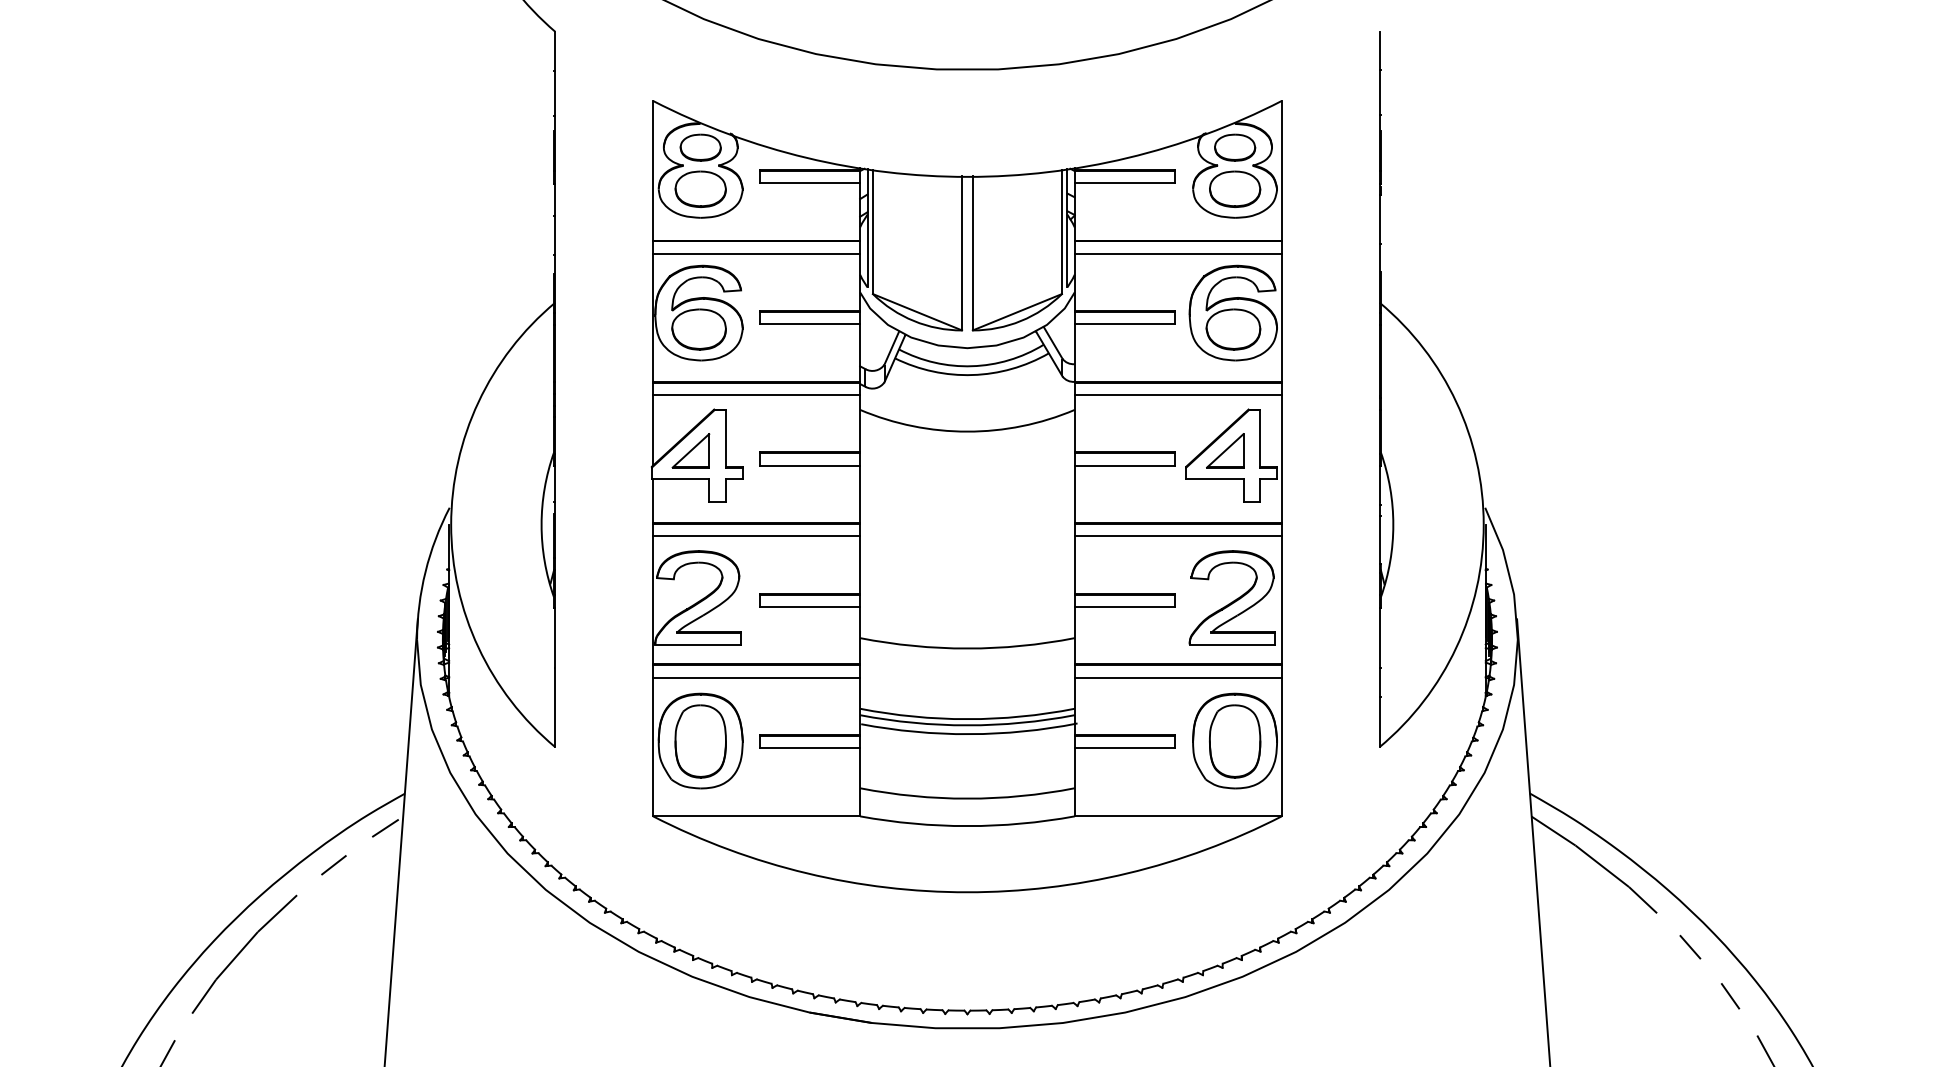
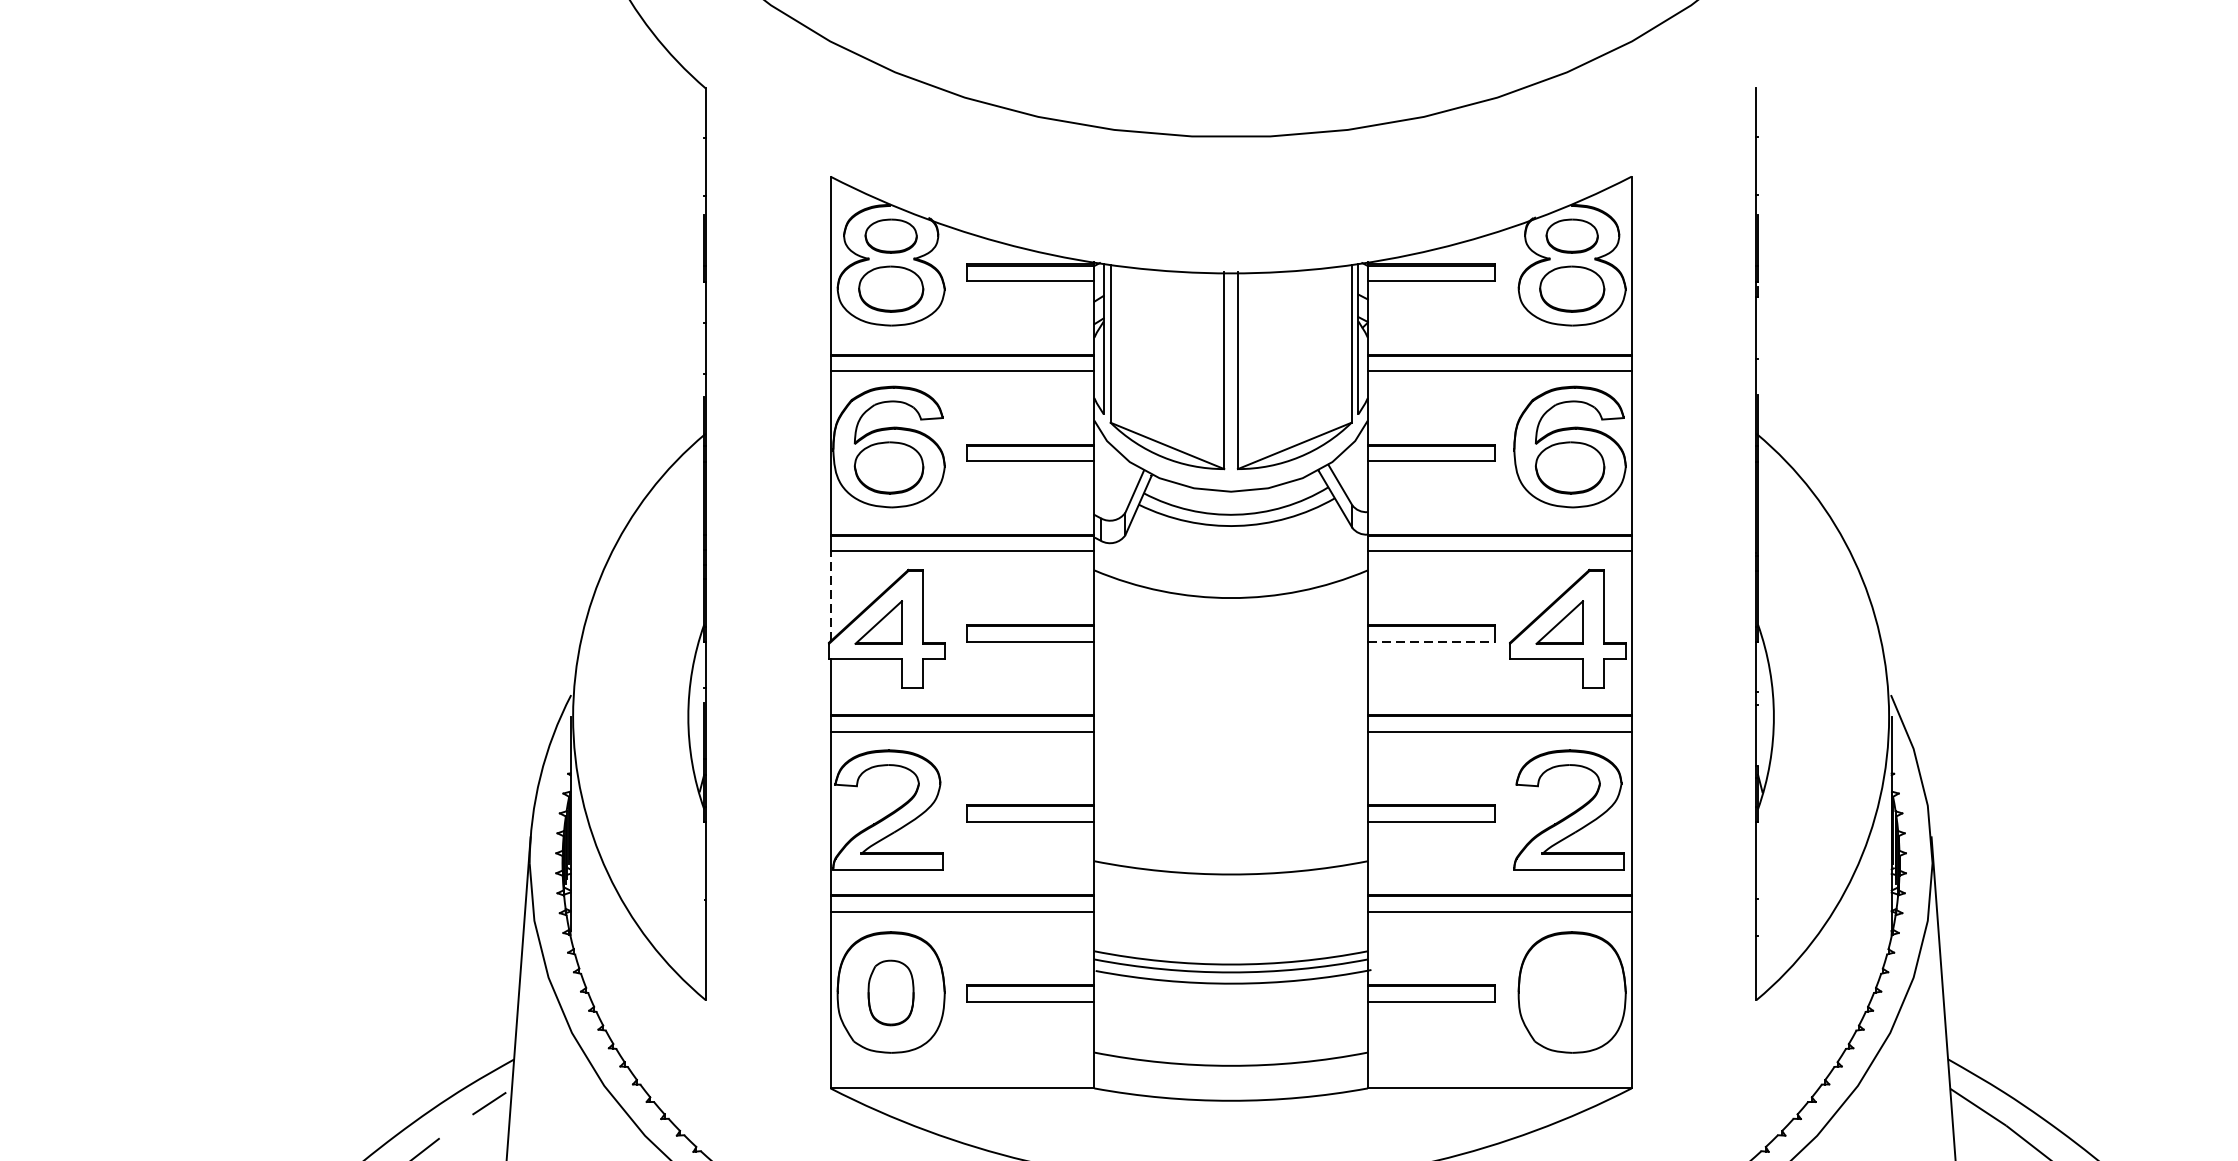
line: (653, 429) -> (830, 595), solid -> dashed
line: (1124, 465) -> (1431, 641), solid -> dashed
part: (700, 741) -> (890, 992), size x0.7
part: (1235, 741) -> (1572, 992), removed

